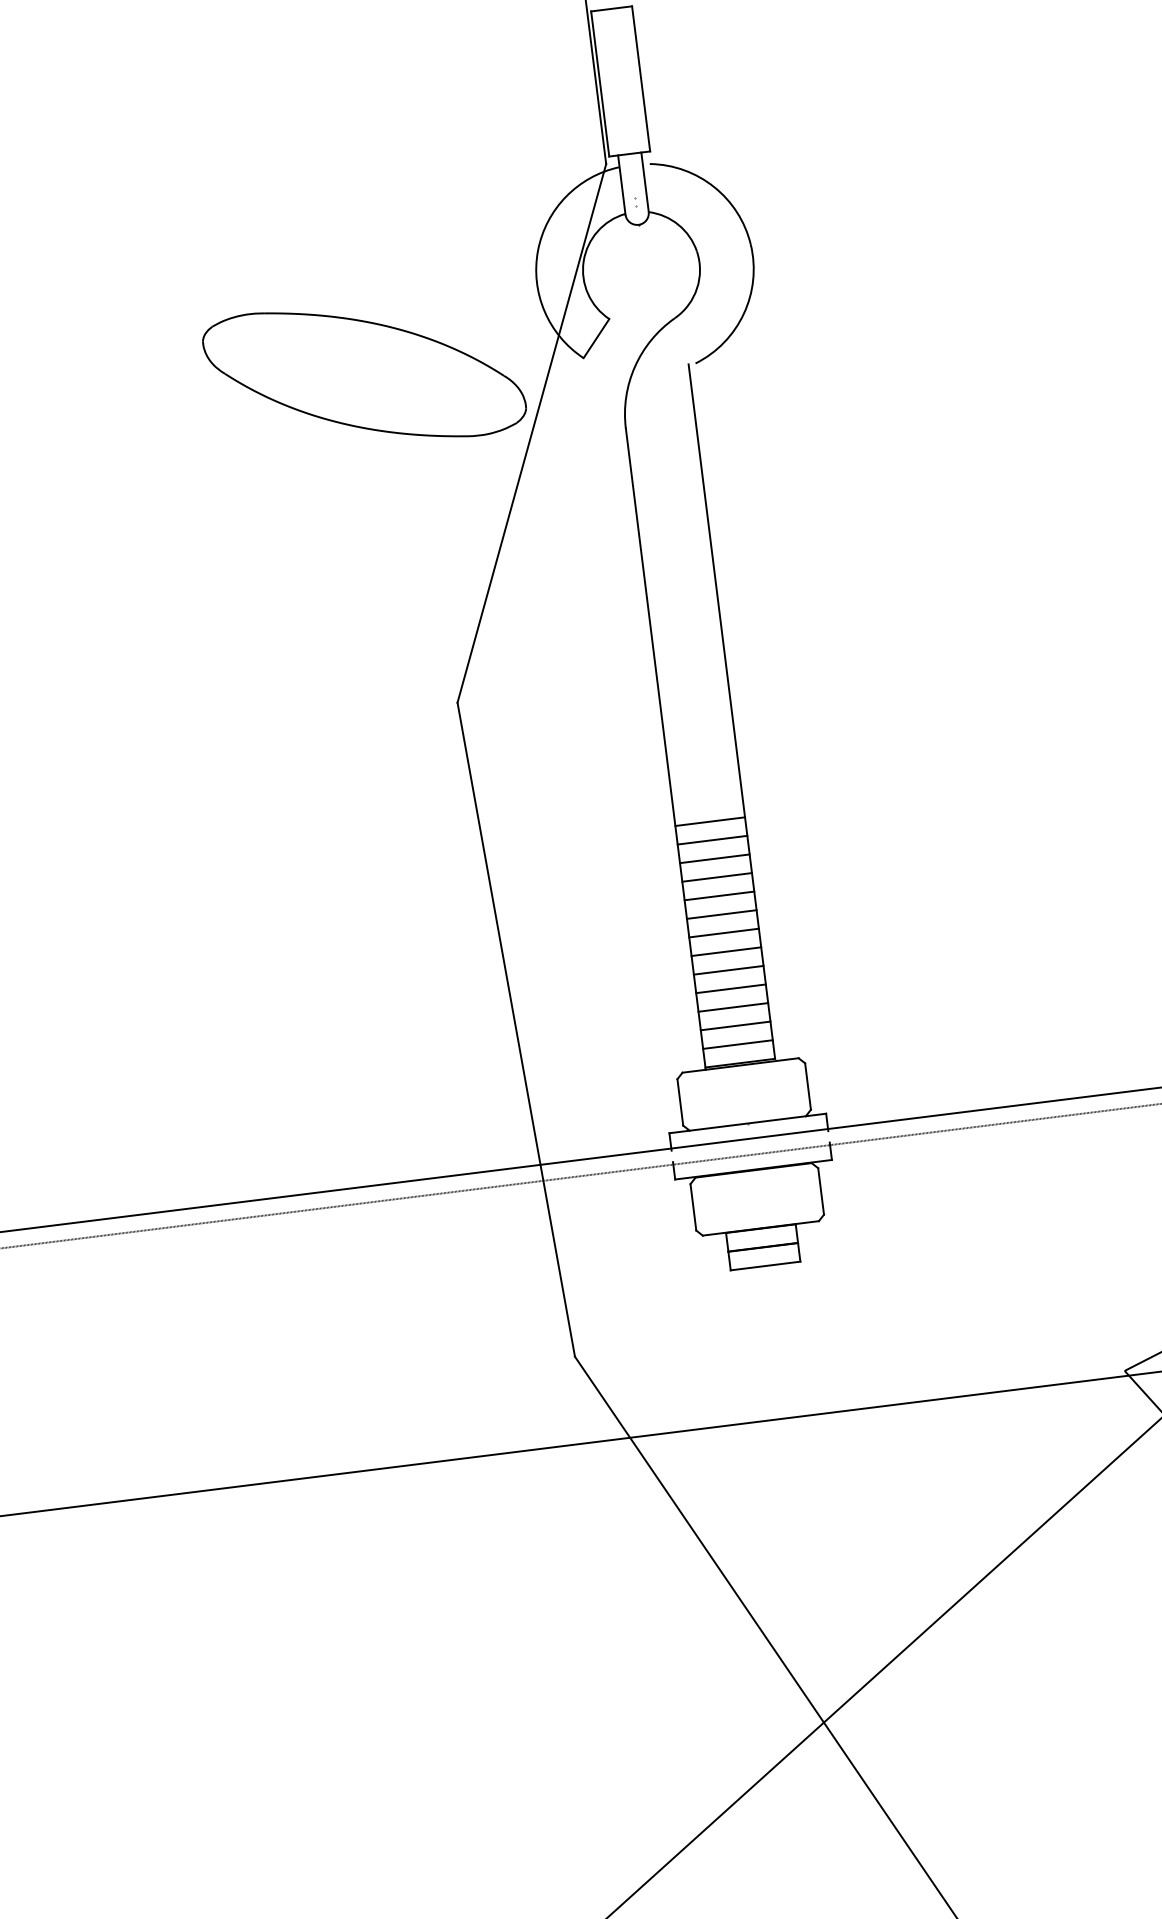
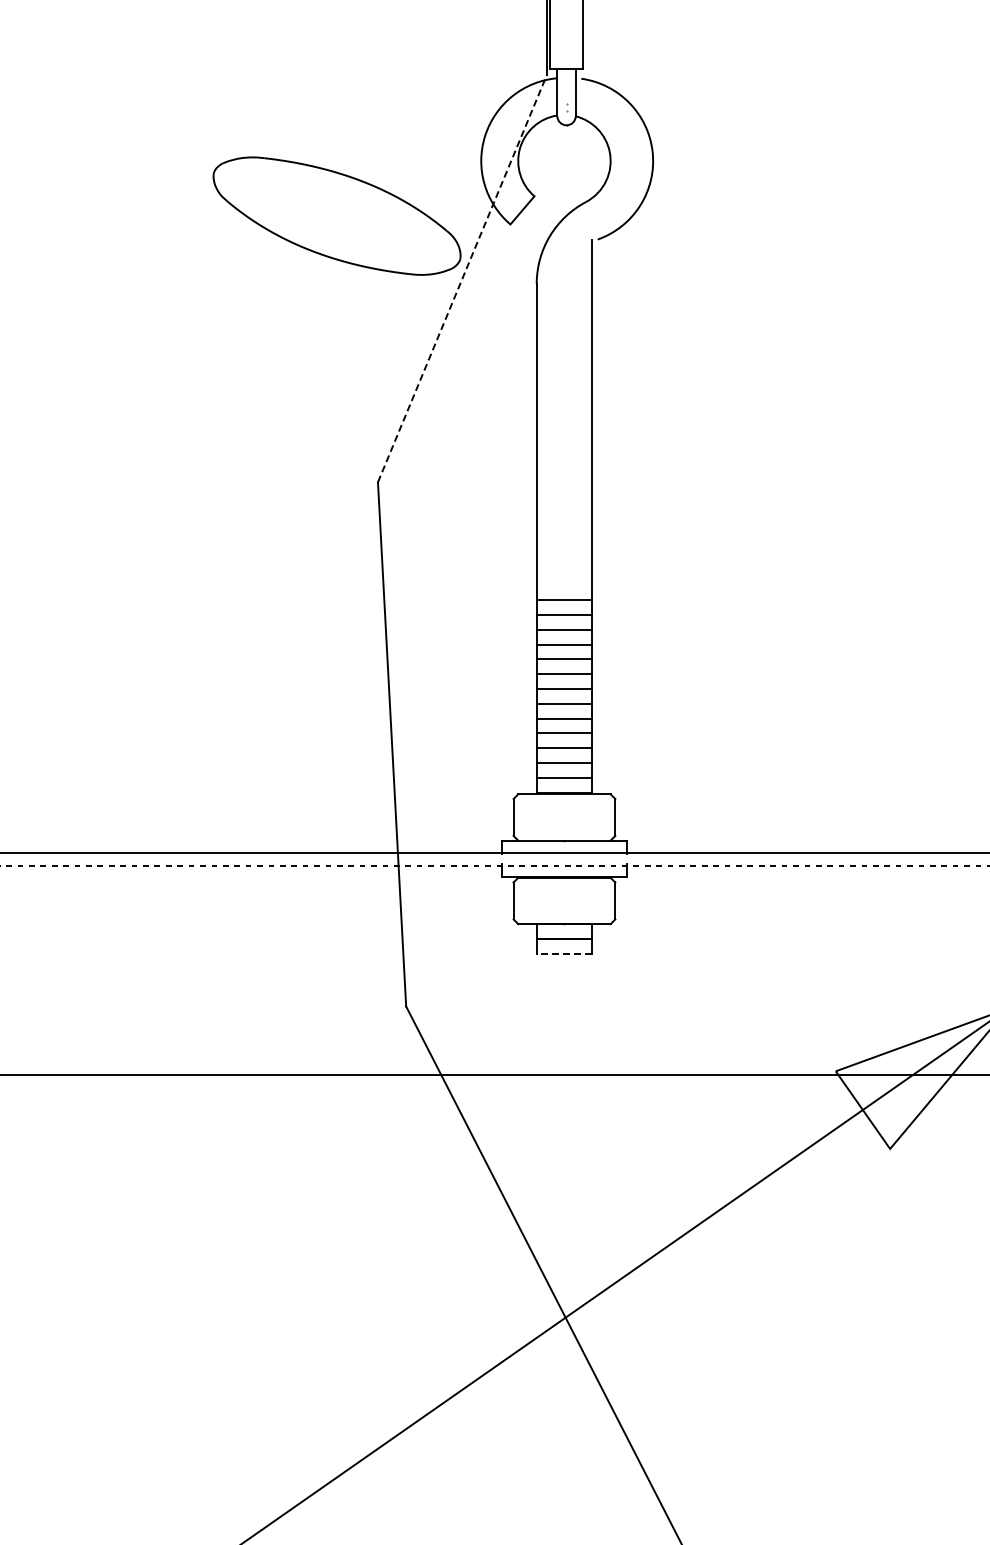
line: (531, 433) -> (462, 278), solid -> dashed
line: (765, 1266) -> (564, 954), solid -> dashed

